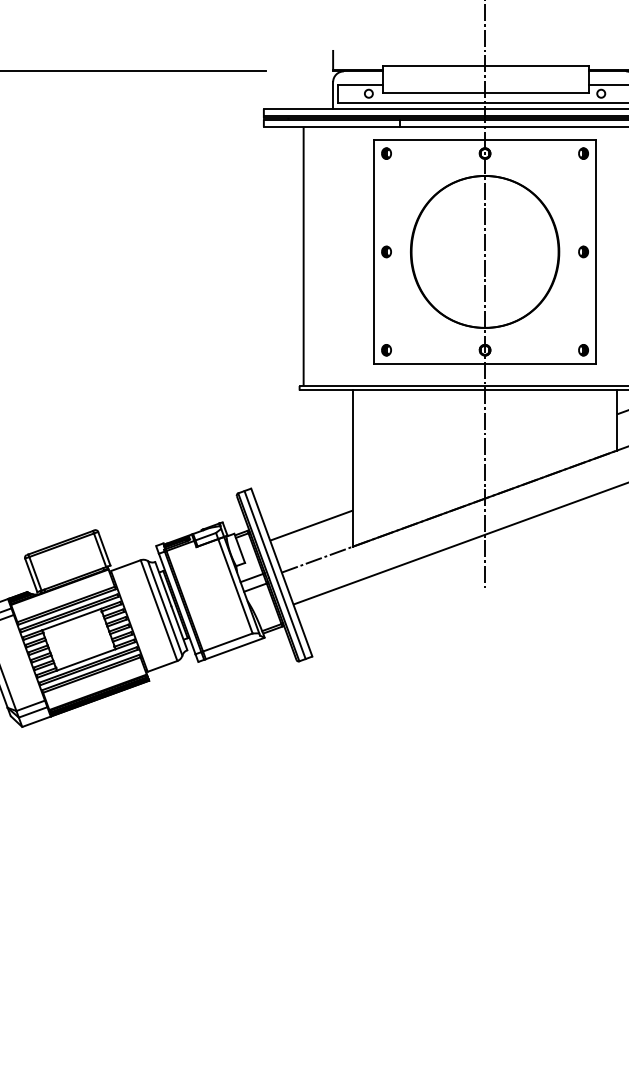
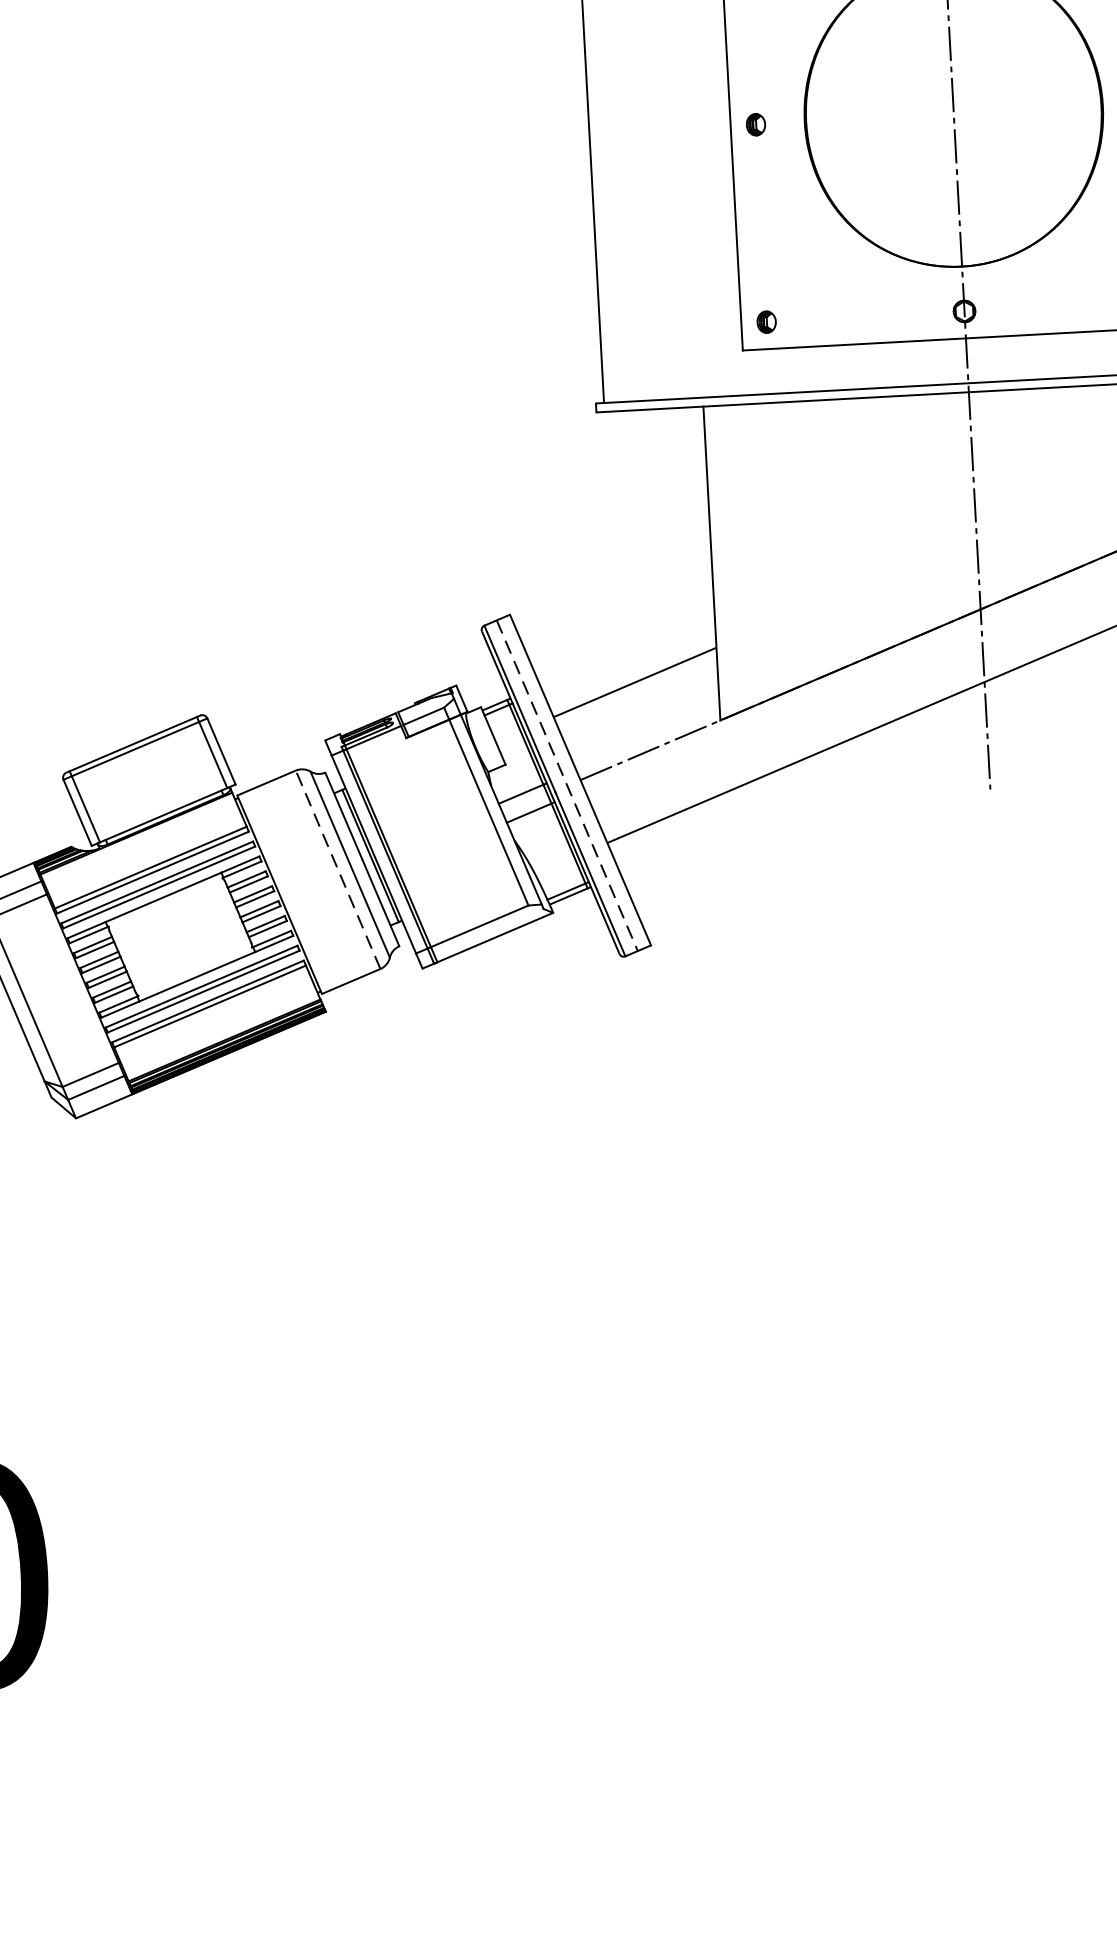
line: (275, 575) -> (568, 786), solid -> dashed
line: (159, 610) -> (338, 869), solid -> dashed

